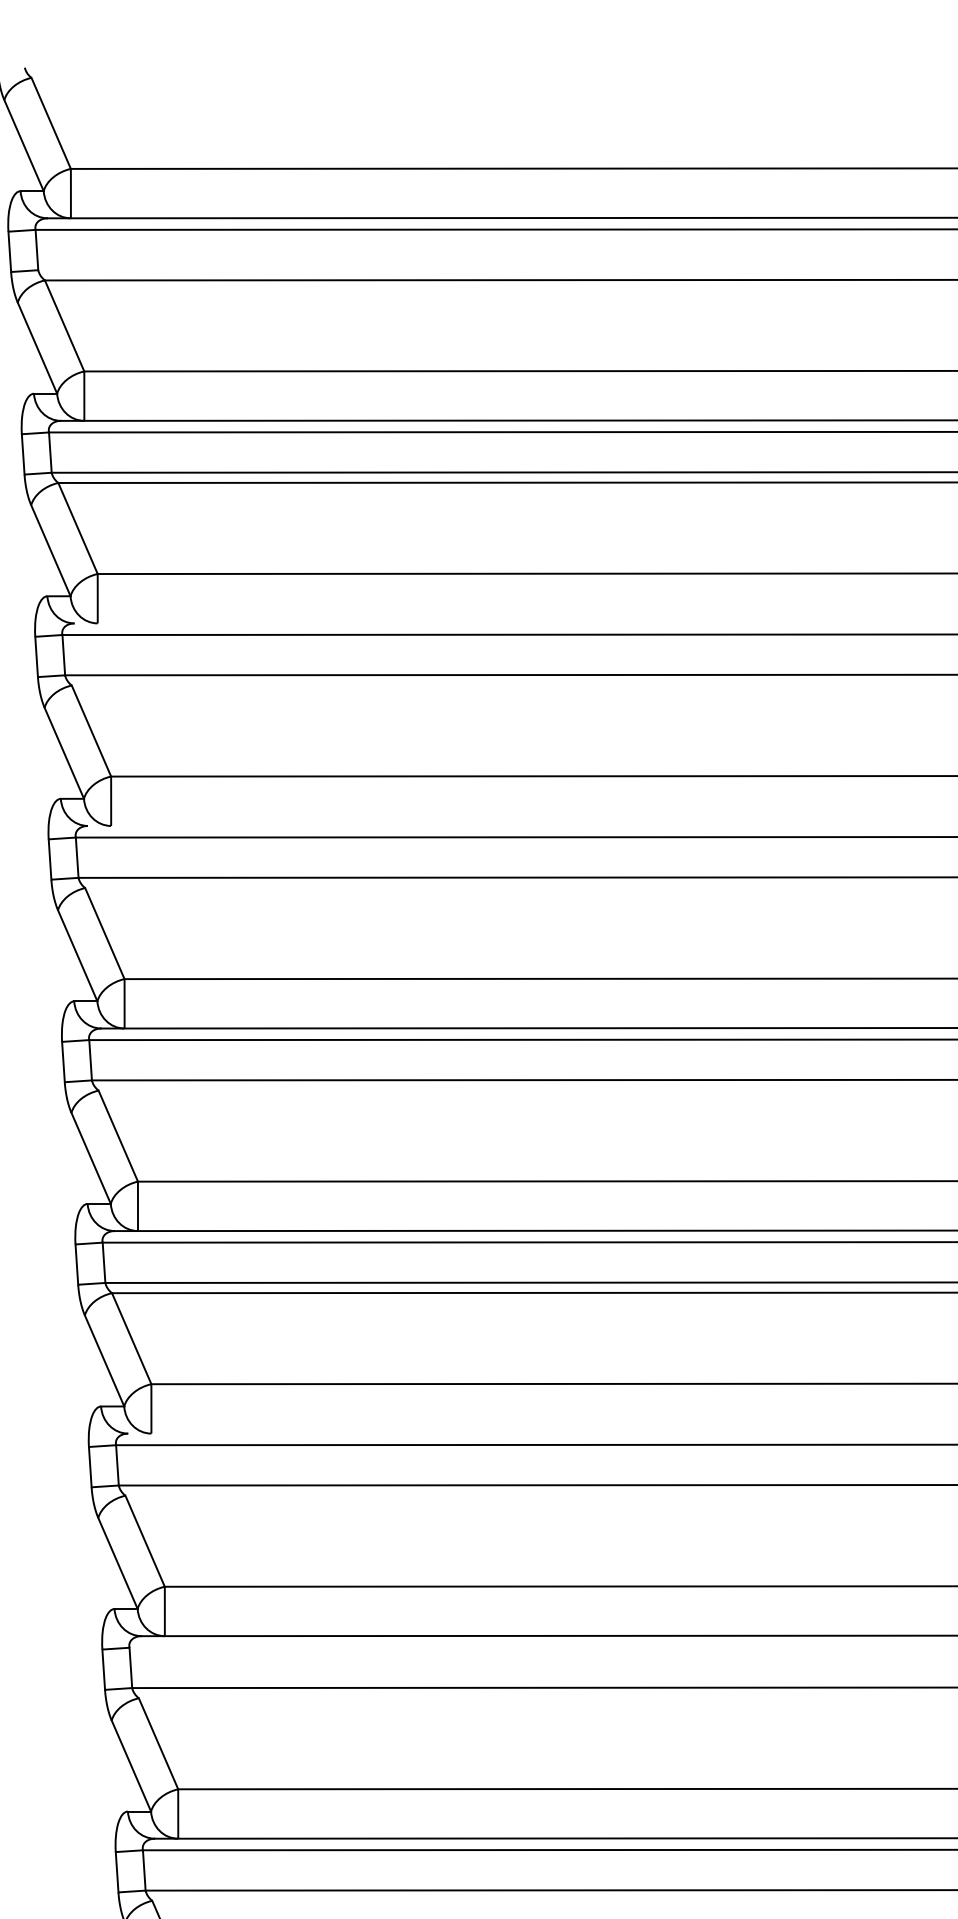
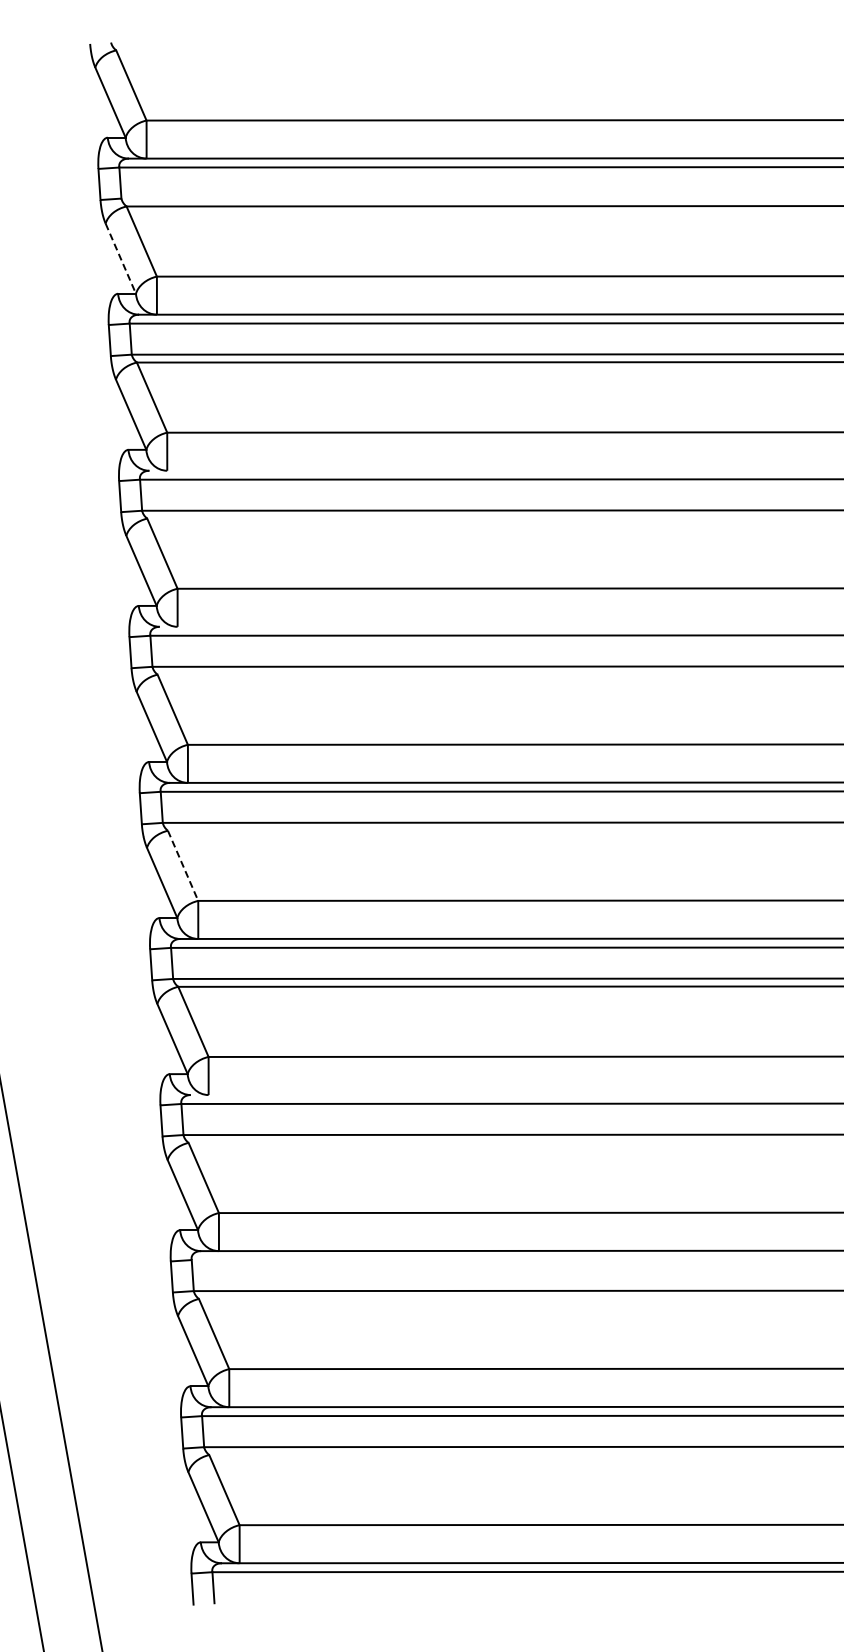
line: (38, 349) -> (121, 259), solid -> dashed
line: (118, 1137) -> (183, 866), solid -> dashed

